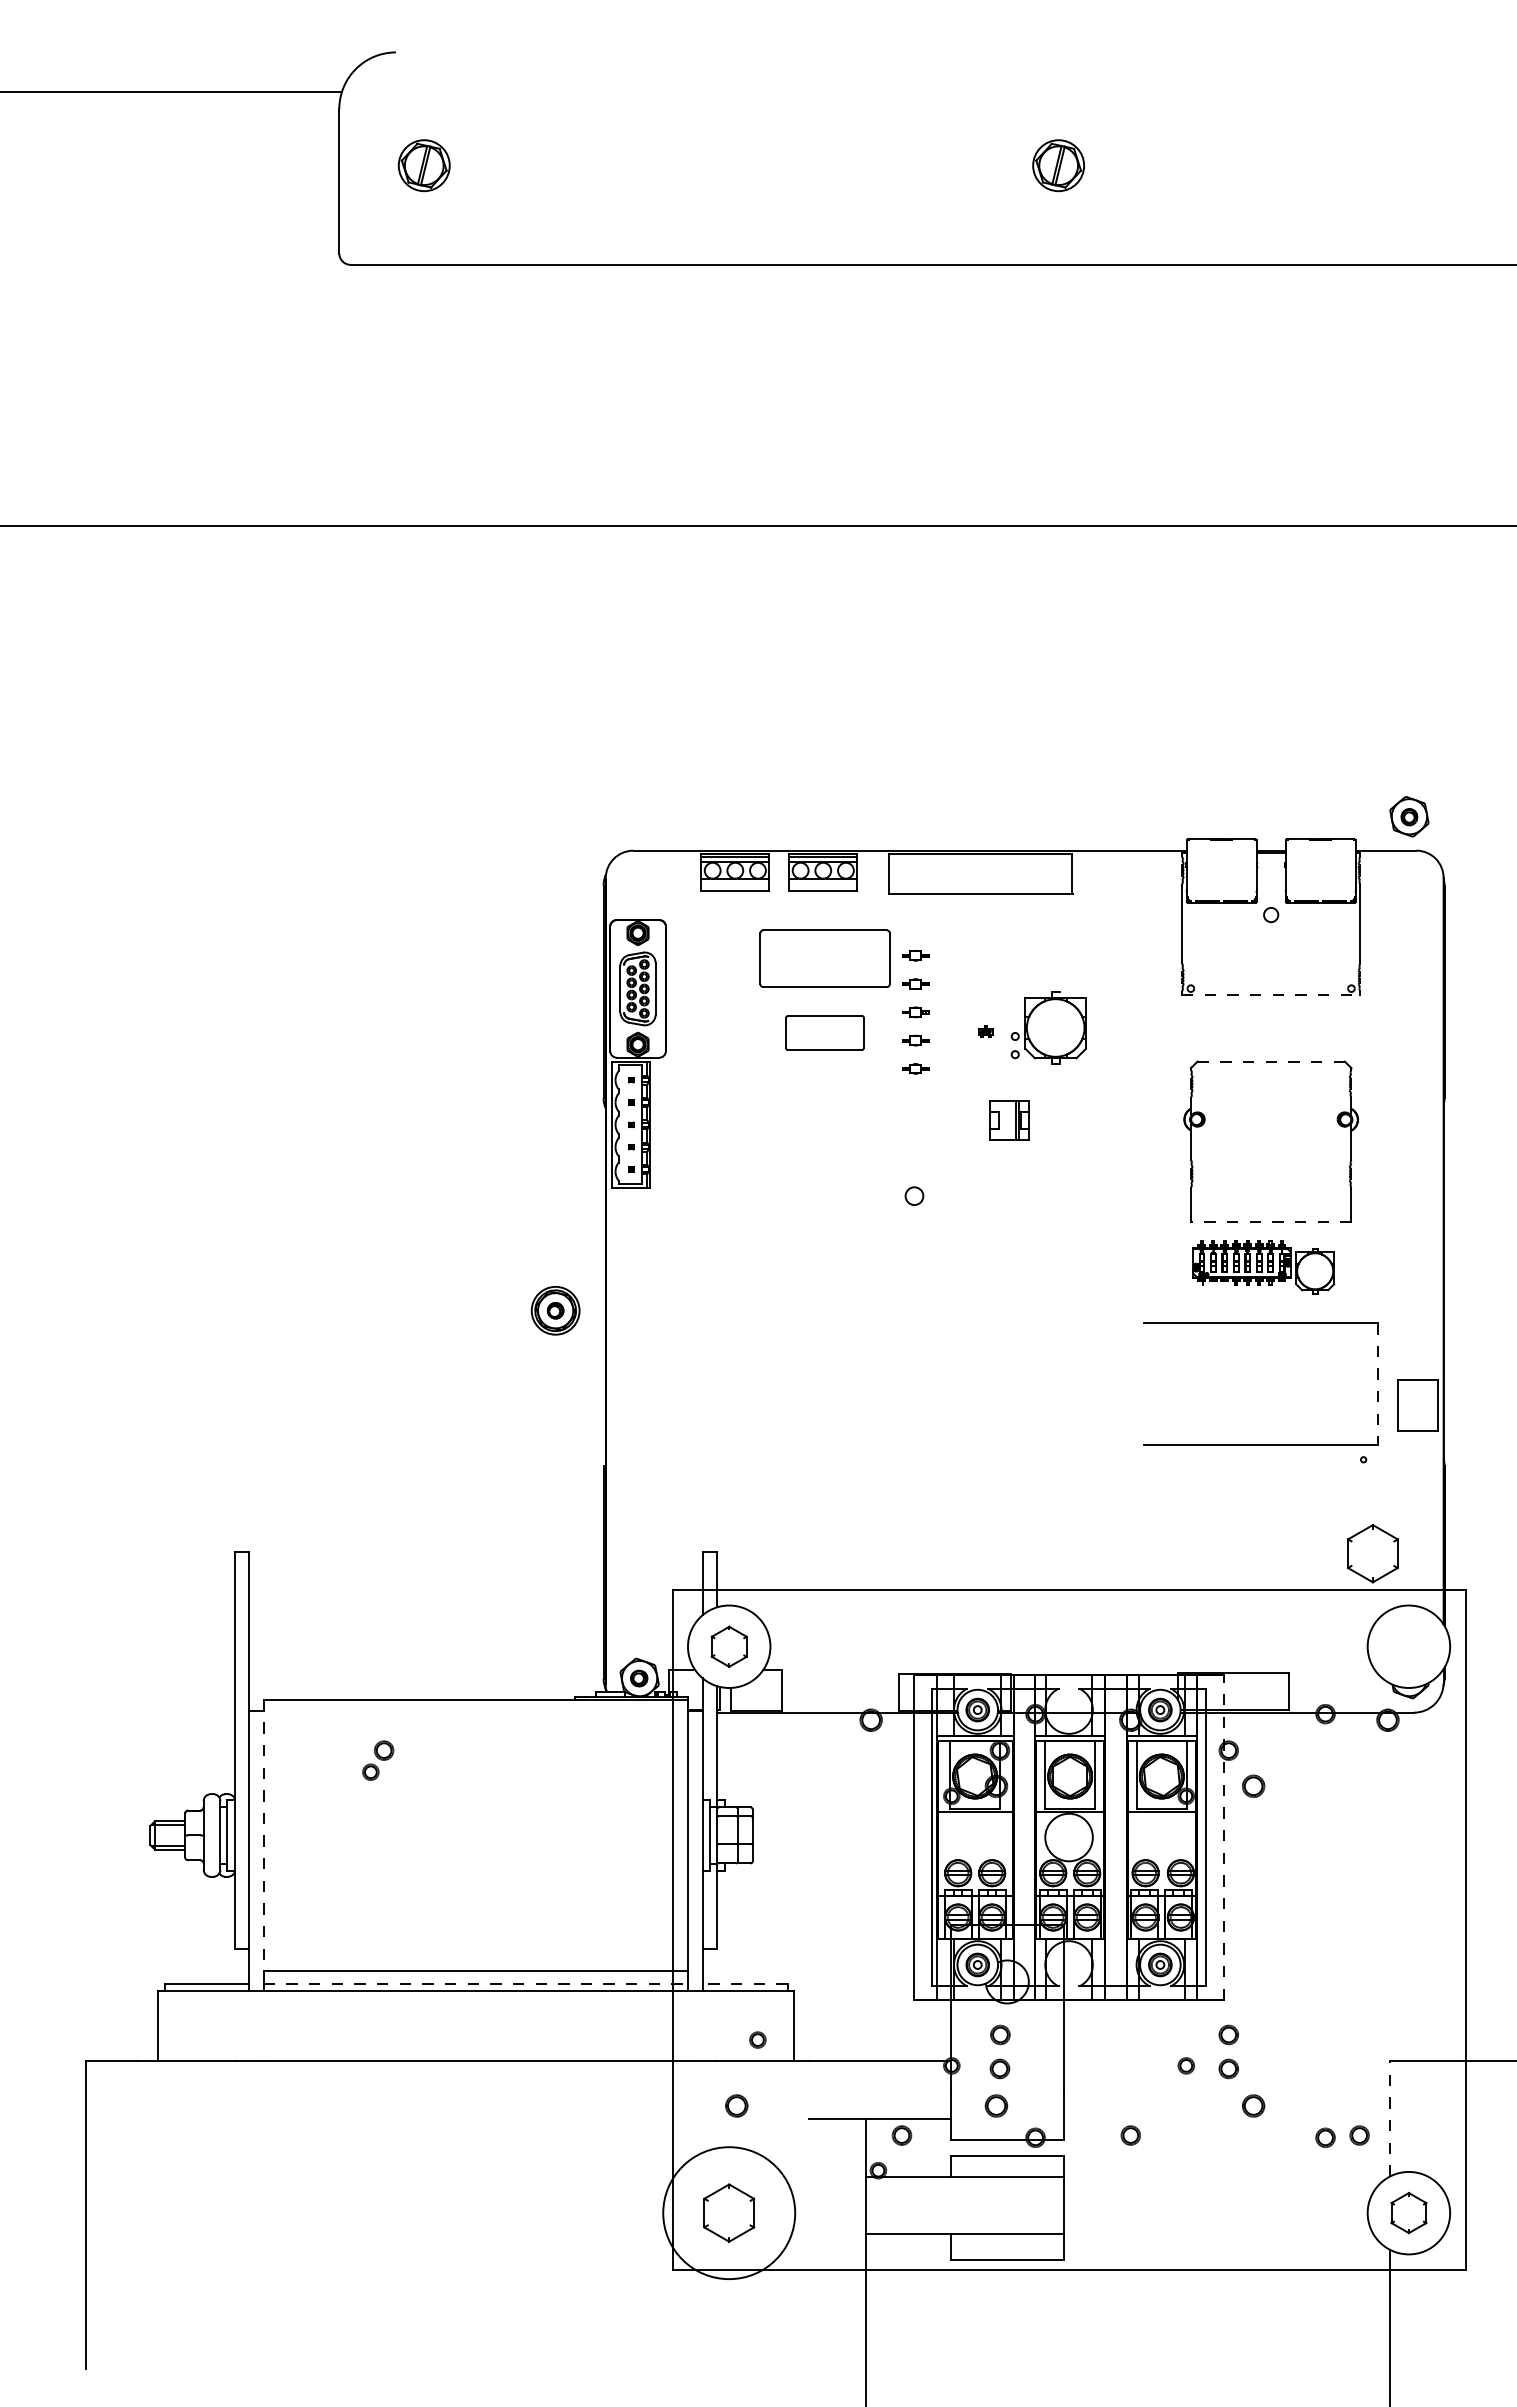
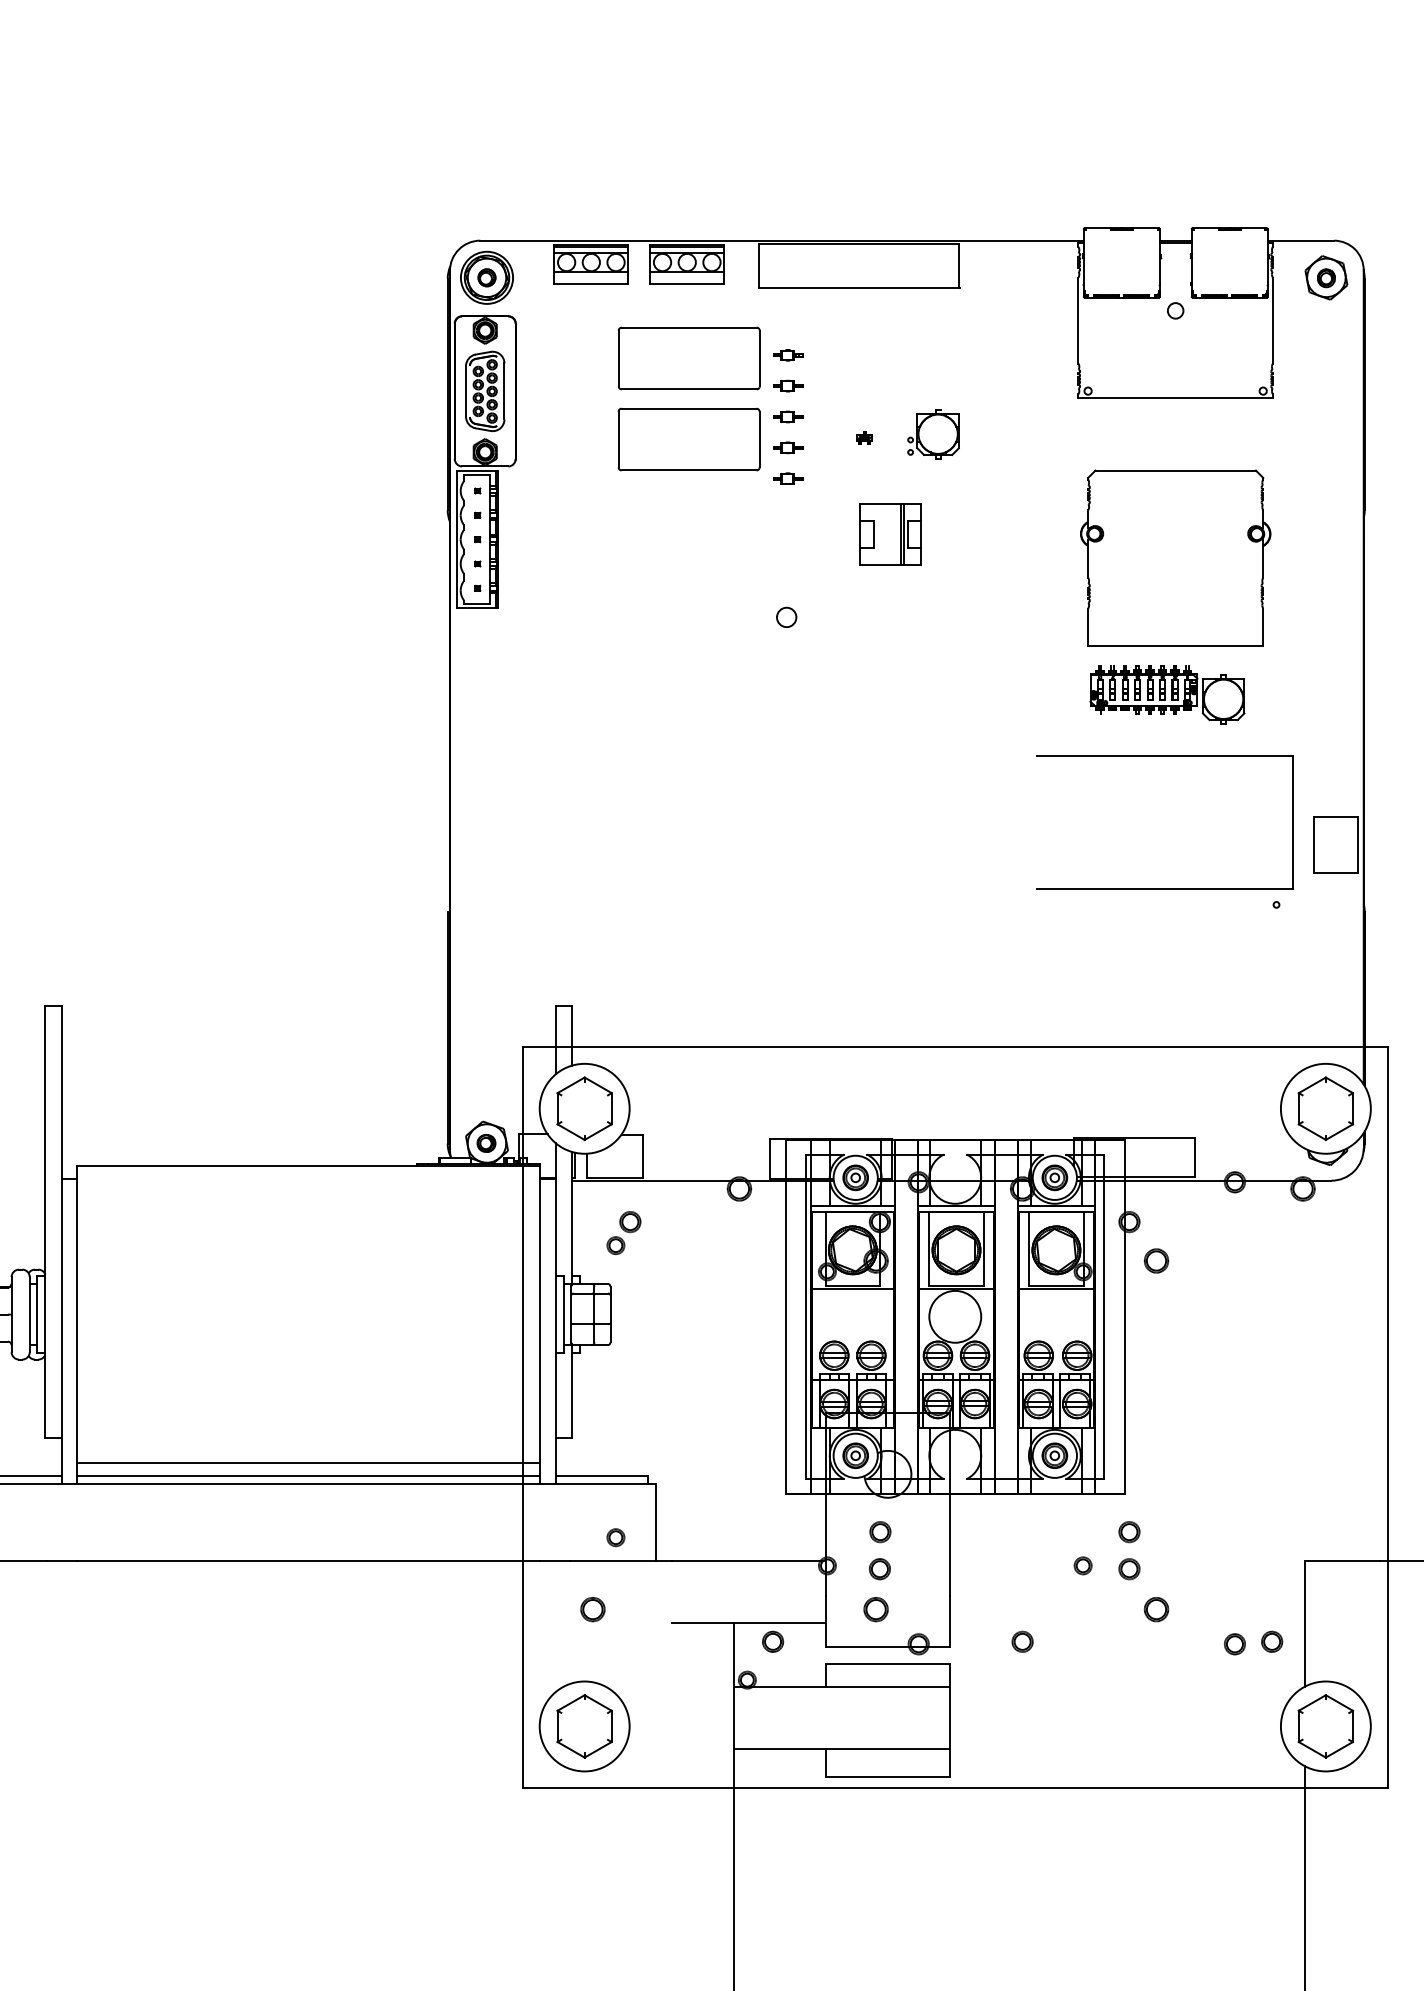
part: (1409, 816) -> (1326, 277), moved
line: (1271, 995) -> (1176, 398), dashed -> solid
part: (1049, 1028) -> (933, 434), size x0.62
part: (824, 1032) -> (688, 438), size x1.67
line: (1271, 1061) -> (1176, 470), dashed -> solid
part: (1009, 1120) -> (890, 534), size x1.43
line: (1270, 1222) -> (1174, 646), dashed -> solid
part: (555, 1310) -> (486, 277), moved
line: (1378, 1384) -> (1292, 822), dashed -> solid
part: (1372, 1553) -> (1325, 1108), moved
part: (729, 1646) -> (584, 1108), size x1.43
part: (378, 1760) -> (624, 1232), moved
line: (263, 1835) -> (76, 1314), dashed -> solid
line: (1224, 1837) -> (1124, 1316), dashed -> solid
line: (476, 1983) -> (309, 1476), dashed -> solid
line: (744, 1983) -> (601, 1476), dashed -> solid
line: (1389, 2118) -> (1304, 1623), dashed -> solid
circle: (728, 2212) -> (583, 1725), size x0.62
part: (1408, 2212) -> (1325, 1725), size x1.43

